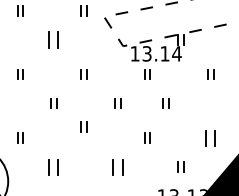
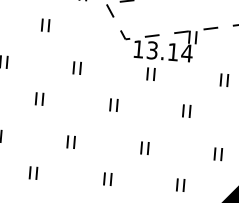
part: (53, 39) -> (45, 24), size x0.62
part: (165, 103) -> (186, 111), moved
part: (83, 126) -> (70, 141), moved
part: (210, 137) -> (218, 153), size x0.62
part: (53, 166) -> (33, 172), size x0.62
part: (117, 166) -> (107, 178), size x0.62

